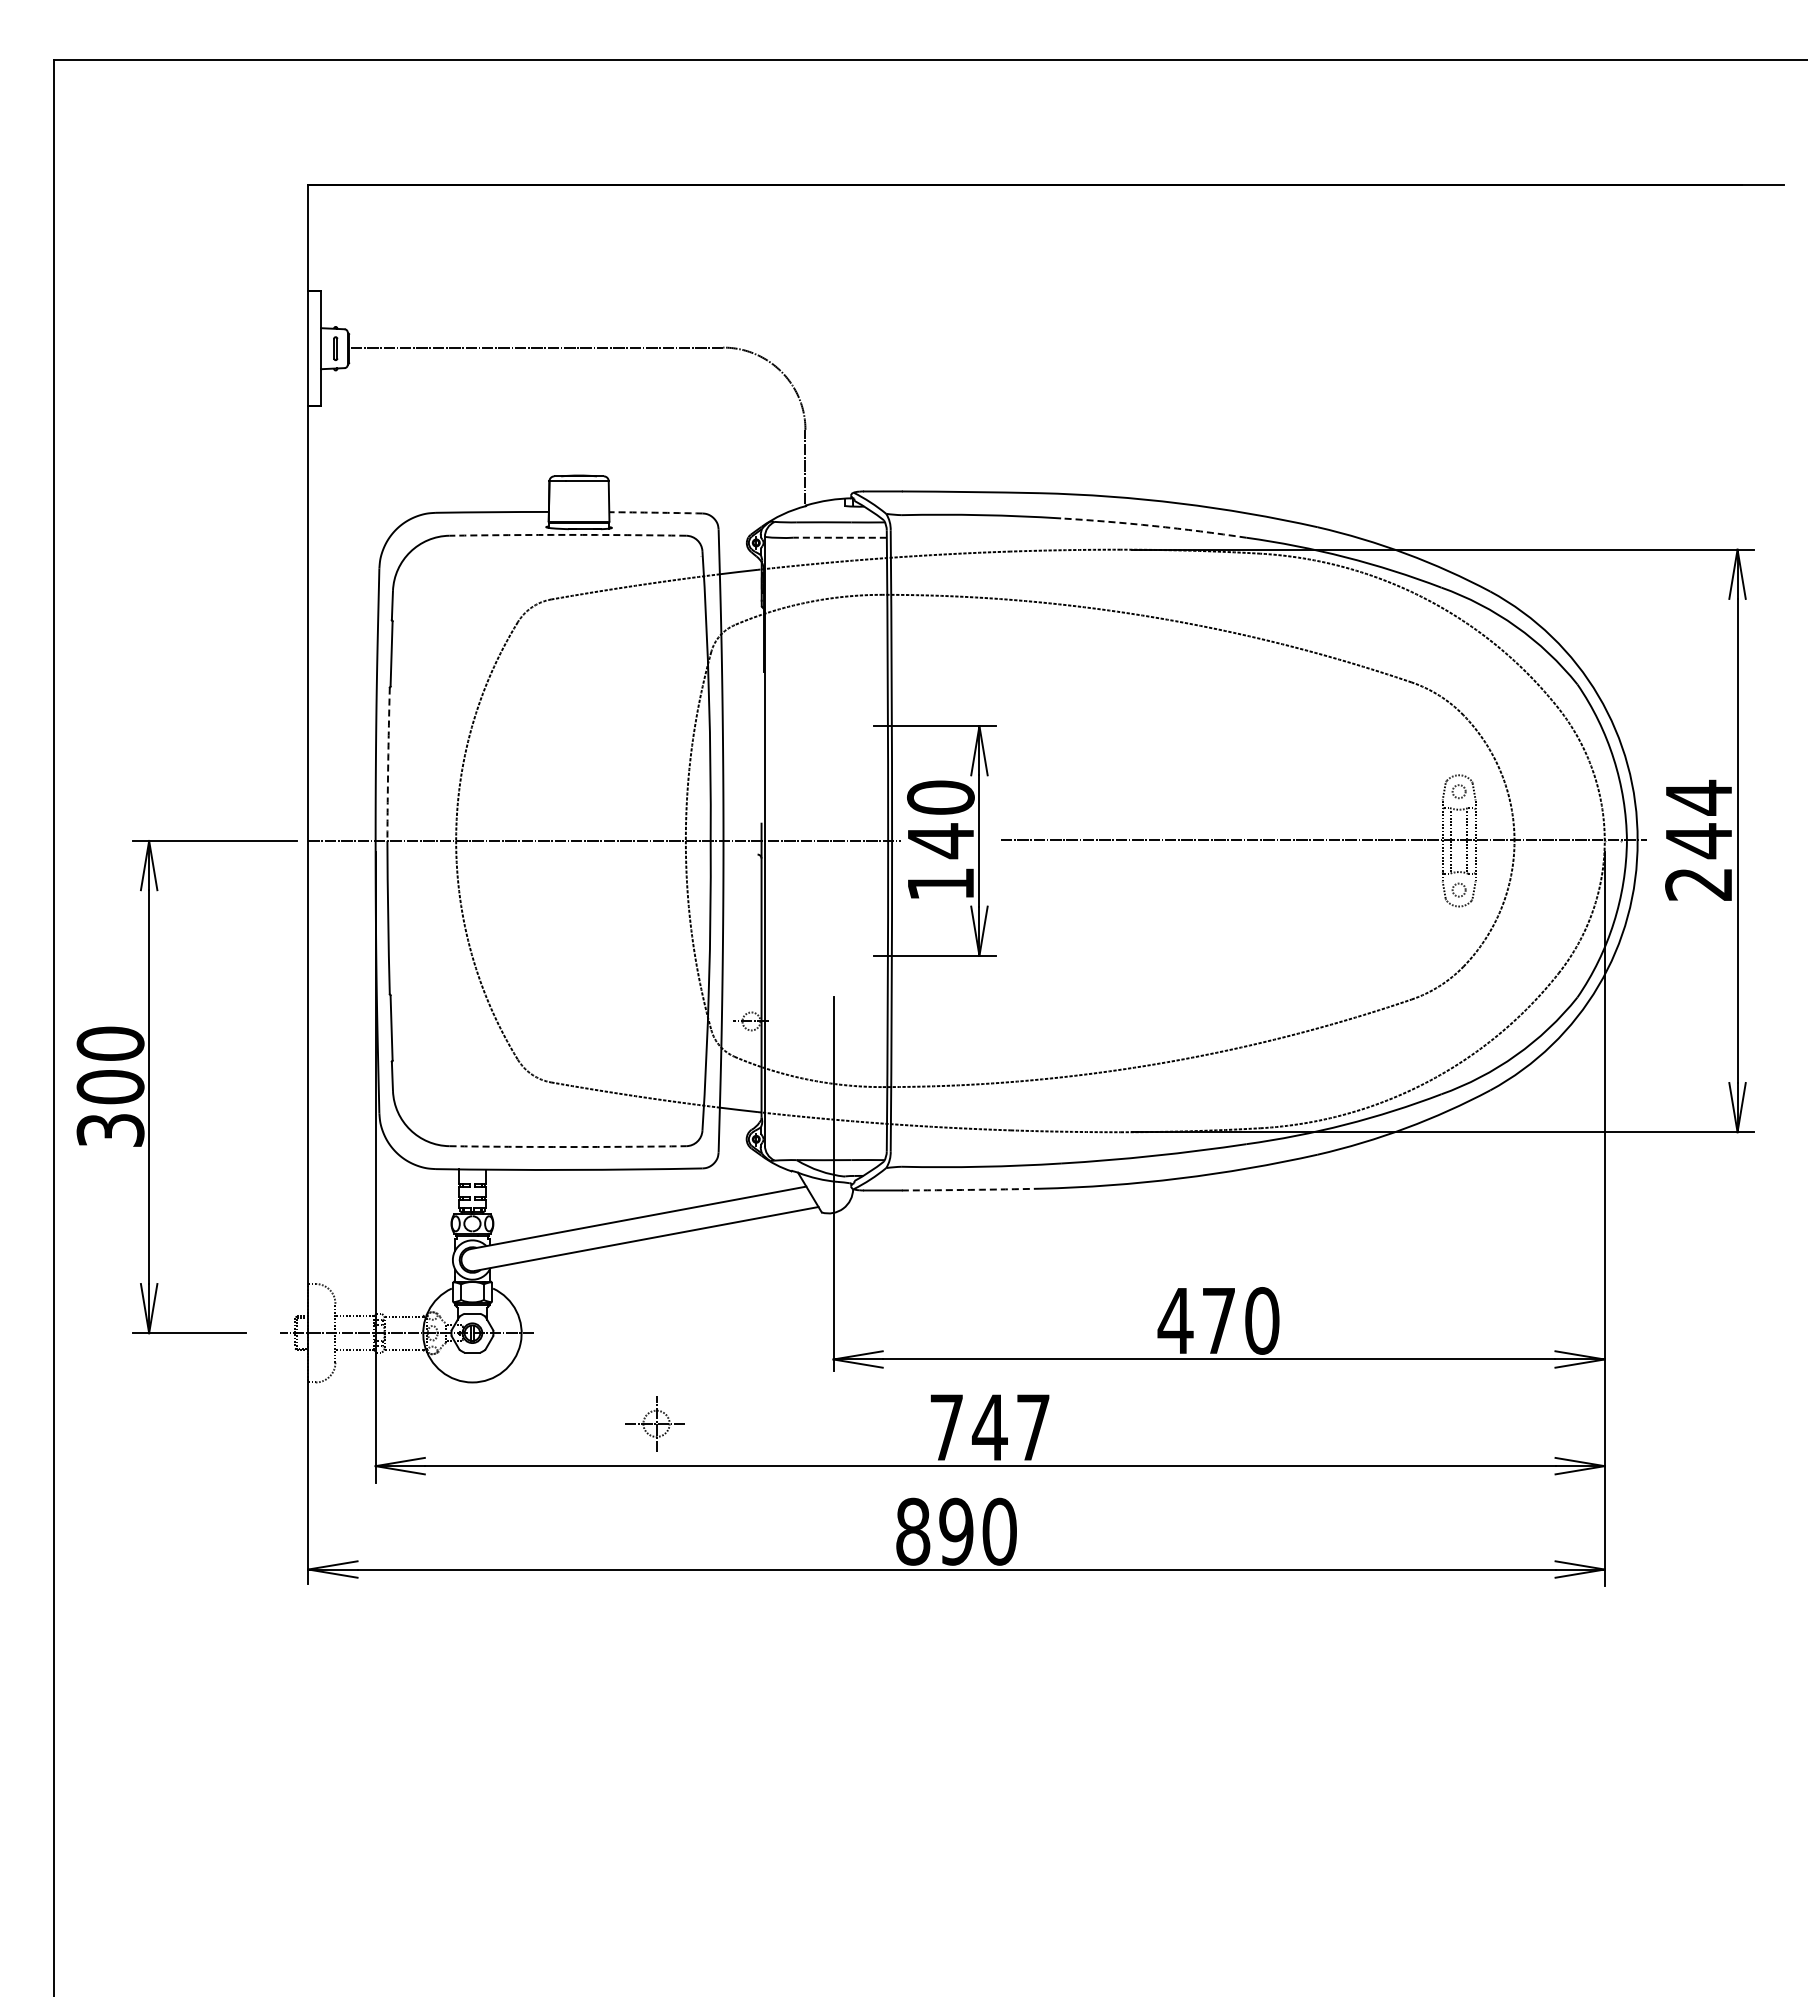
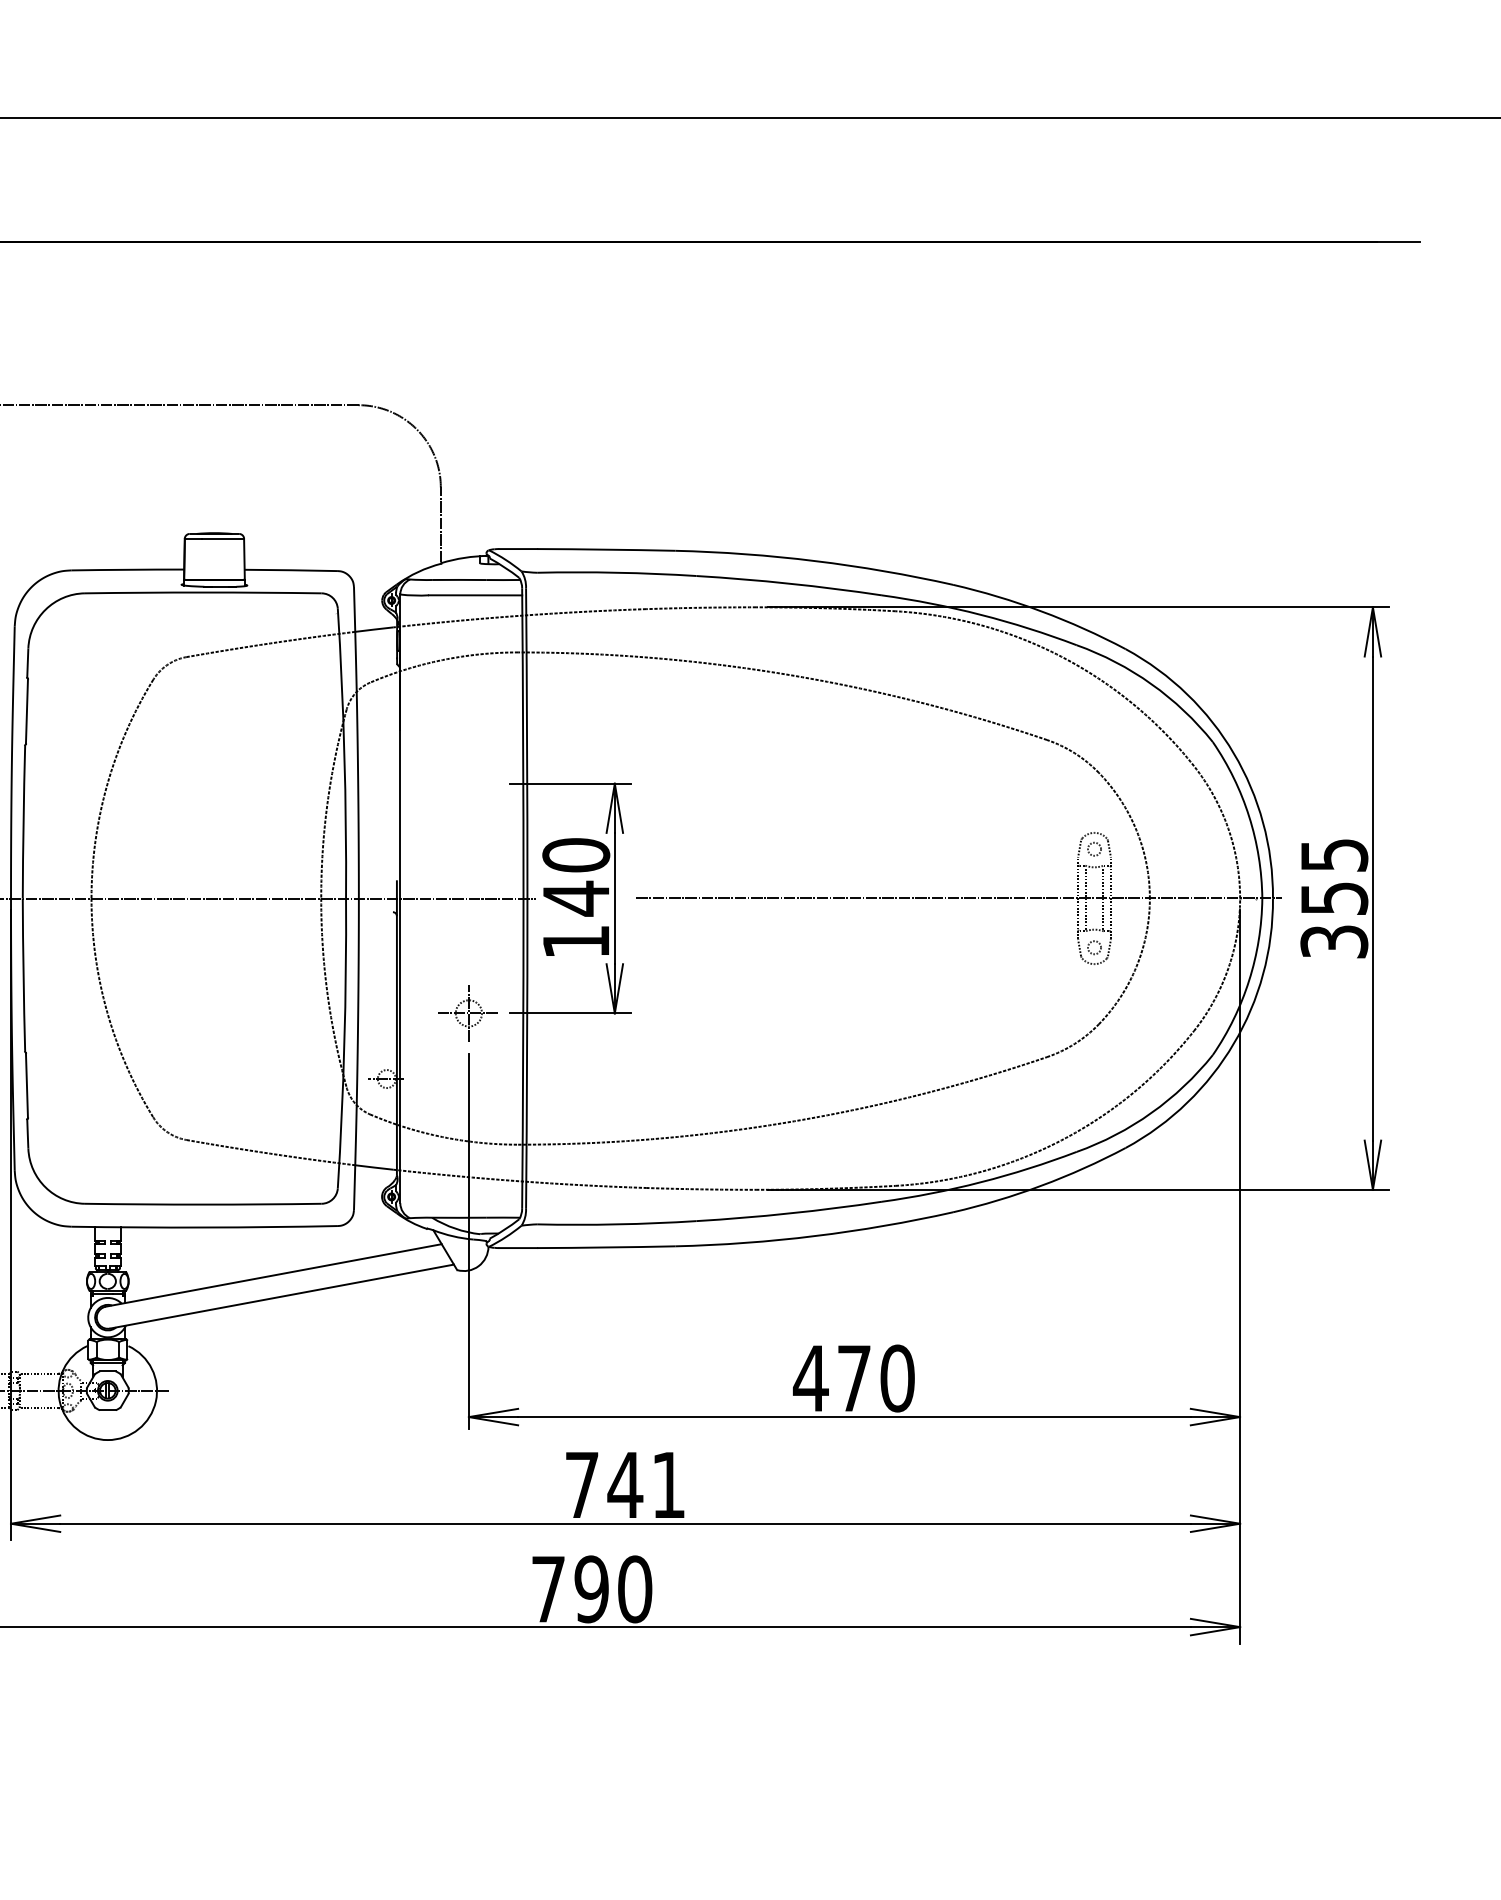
arc: (655, 512) -> (290, 570), dashed -> solid
arc: (1154, 526) -> (789, 584), dashed -> solid
arc: (567, 534) -> (202, 592), dashed -> solid
line: (840, 537) -> (475, 595), dashed -> solid
arc: (388, 764) -> (23, 822), dashed -> solid
text: (1698, 839) -> (1333, 897), 244 -> 355
arc: (567, 1147) -> (202, 1205), dashed -> solid
arc: (970, 1189) -> (605, 1247), dashed -> solid
part: (654, 1423) -> (466, 1013), moved
text: (1033, 1427) -> (668, 1485), 747 -> 741
text: (913, 1531) -> (548, 1589), 890 -> 790

